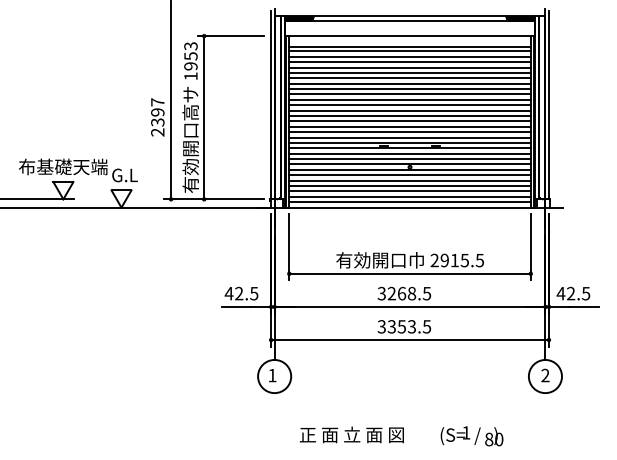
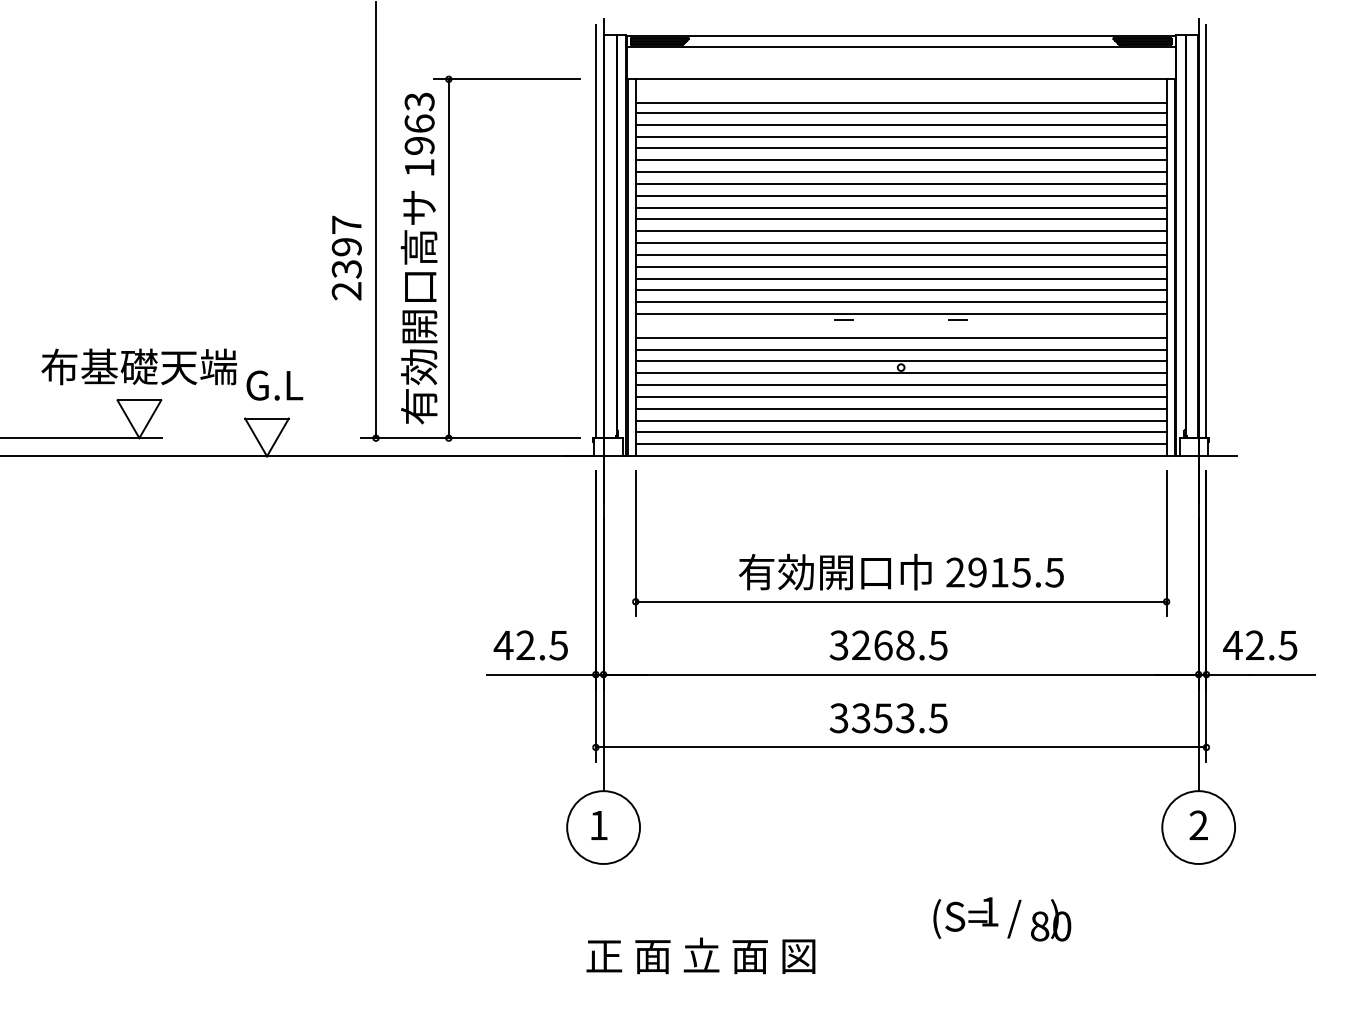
text: (190, 56) -> (418, 124), 1953 -> 1963
line: (409, 148) -> (899, 326), removed
text: (351, 434) -> (699, 954), moved
text: (471, 436) -> (1001, 919), moved

